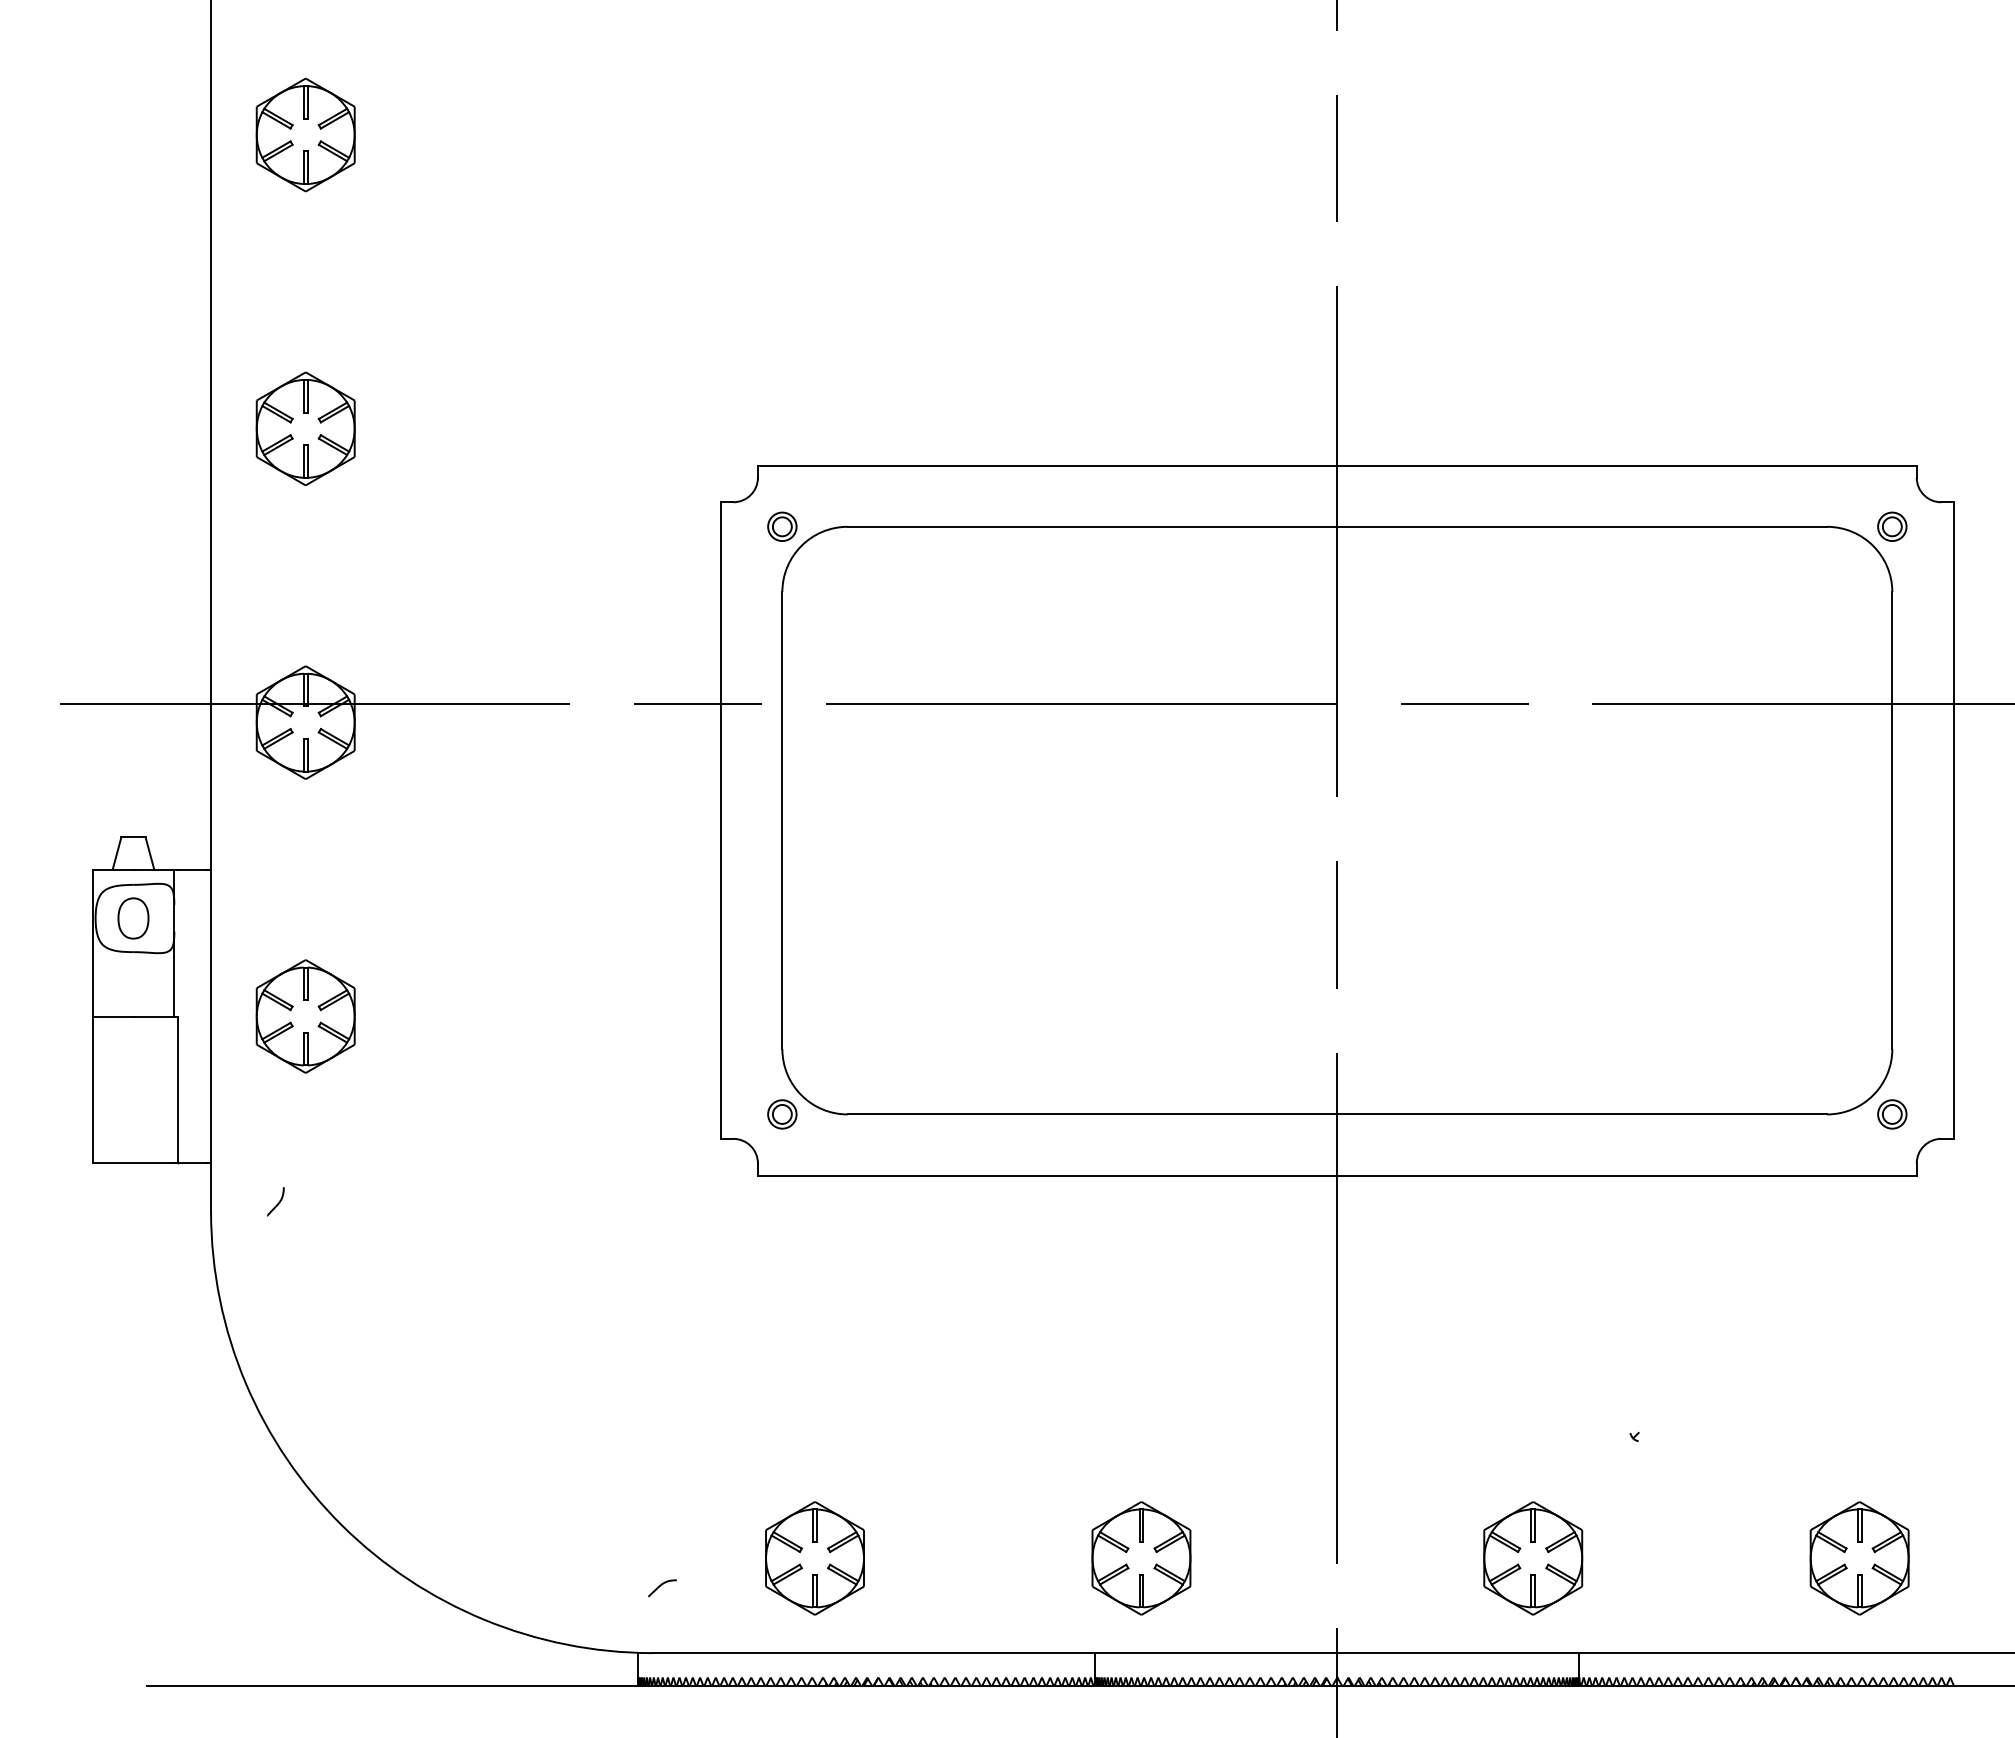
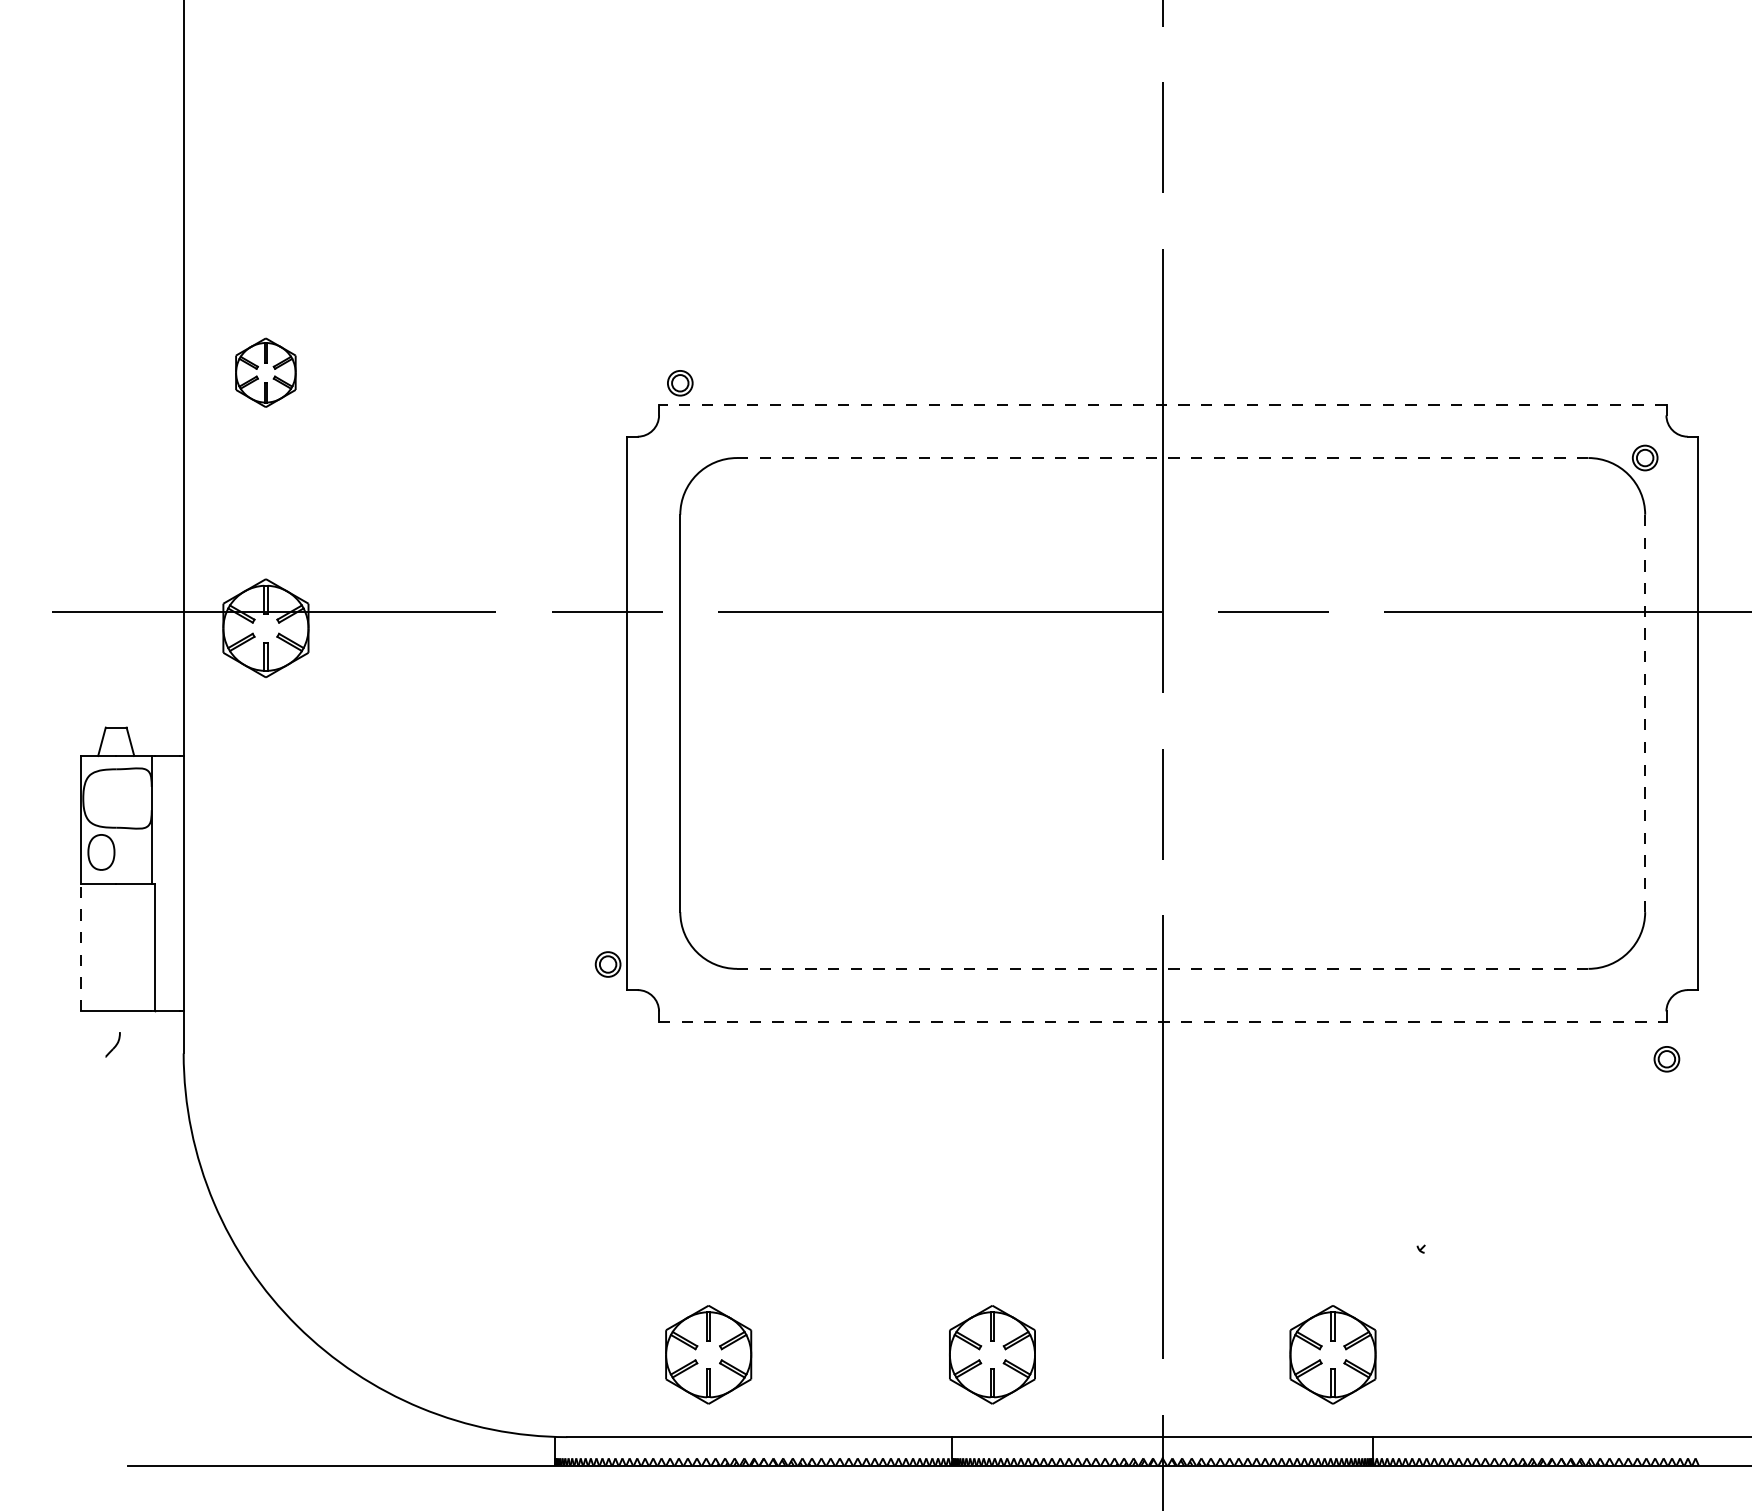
part: (305, 135) -> (265, 117), removed
part: (305, 428) -> (265, 372), size x0.7
line: (1337, 465) -> (1162, 404), solid -> dashed
part: (782, 526) -> (680, 383), moved
line: (1337, 526) -> (1162, 457), solid -> dashed
line: (1892, 820) -> (1645, 713), solid -> dashed
part: (133, 918) -> (101, 852), moved
part: (305, 1016) -> (265, 883), removed
line: (93, 1089) -> (81, 947), solid -> dashed
part: (782, 1114) -> (608, 964), moved
line: (1337, 1114) -> (1162, 968), solid -> dashed
part: (1892, 1114) -> (1667, 1059), moved
line: (1337, 1175) -> (1162, 1021), solid -> dashed
part: (275, 1201) -> (112, 1044), moved
part: (1859, 1558) -> (1616, 1354), removed
part: (662, 1588) -> (576, 1380), removed

